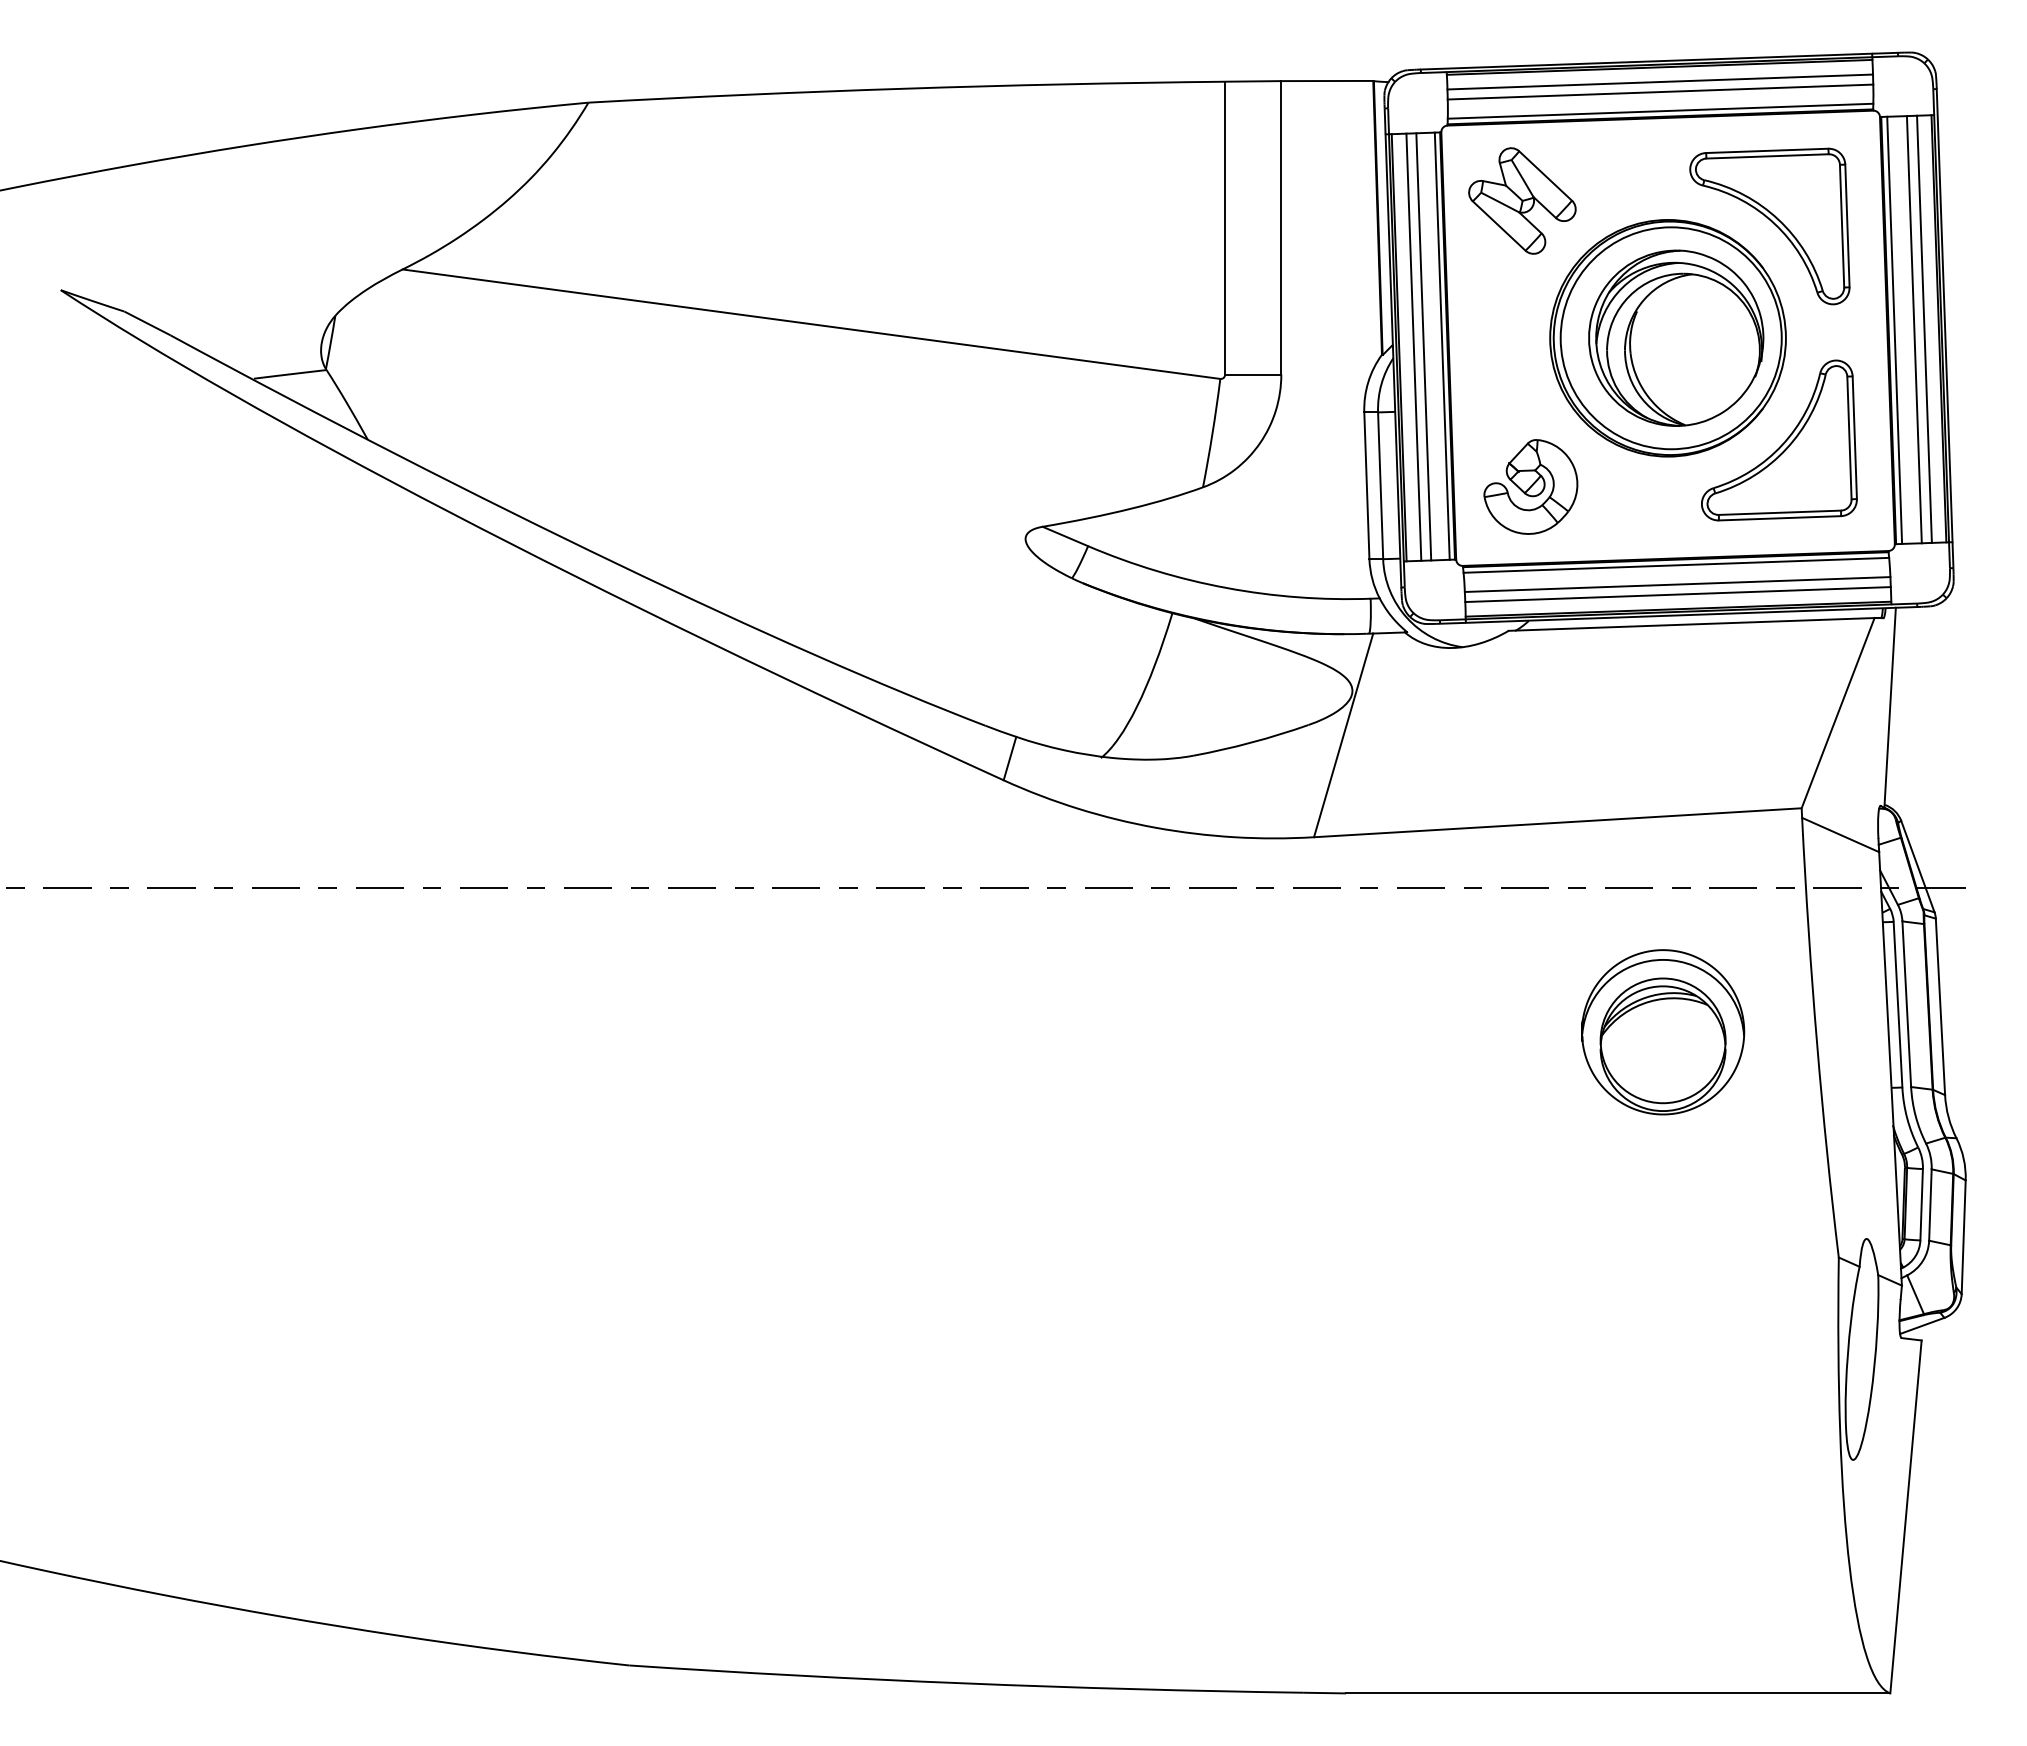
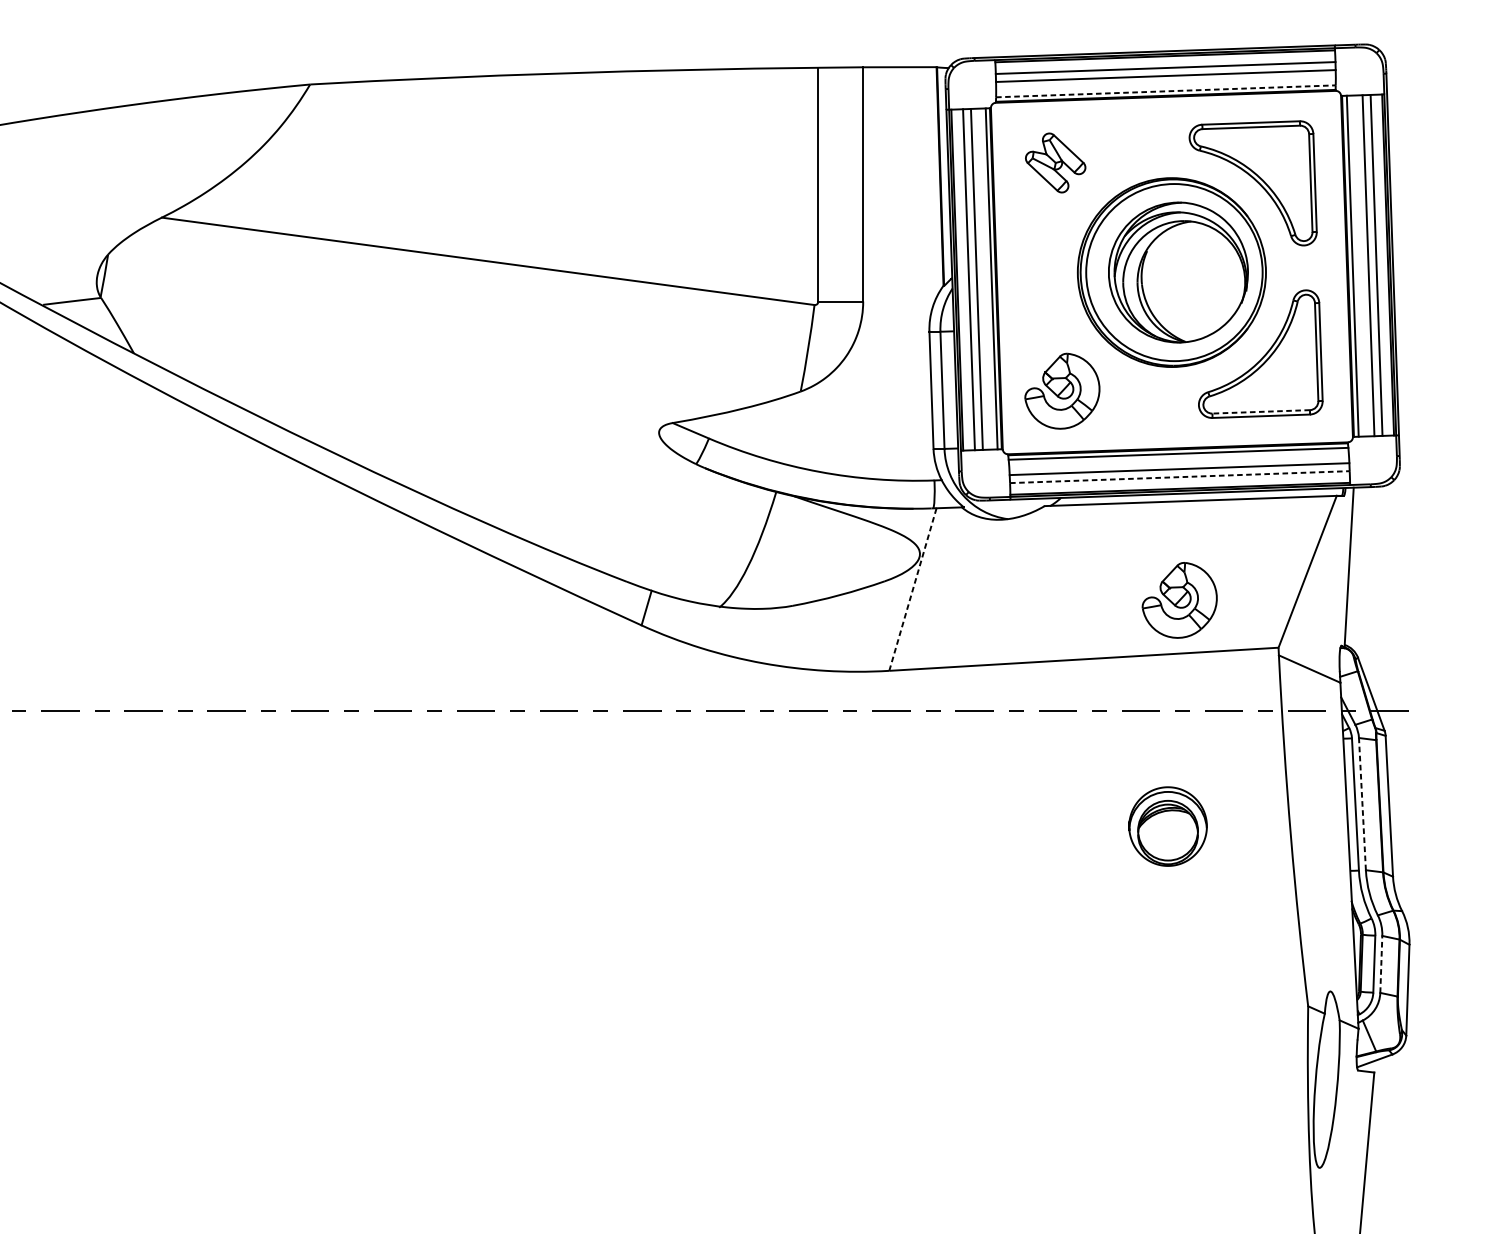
line: (1660, 111) -> (1165, 91), solid -> dashed
part: (1522, 200) -> (1055, 162), size x0.7
line: (1779, 512) -> (1260, 411), solid -> dashed
line: (1678, 594) -> (1180, 477), solid -> dashed
line: (1343, 734) -> (912, 588), solid -> dashed
part: (1677, 748) -> (1179, 600), added
line: (1906, 1004) -> (1362, 804), solid -> dashed
part: (1663, 1032) -> (1168, 826), size x0.6
line: (1930, 1205) -> (1381, 964), solid -> dashed

